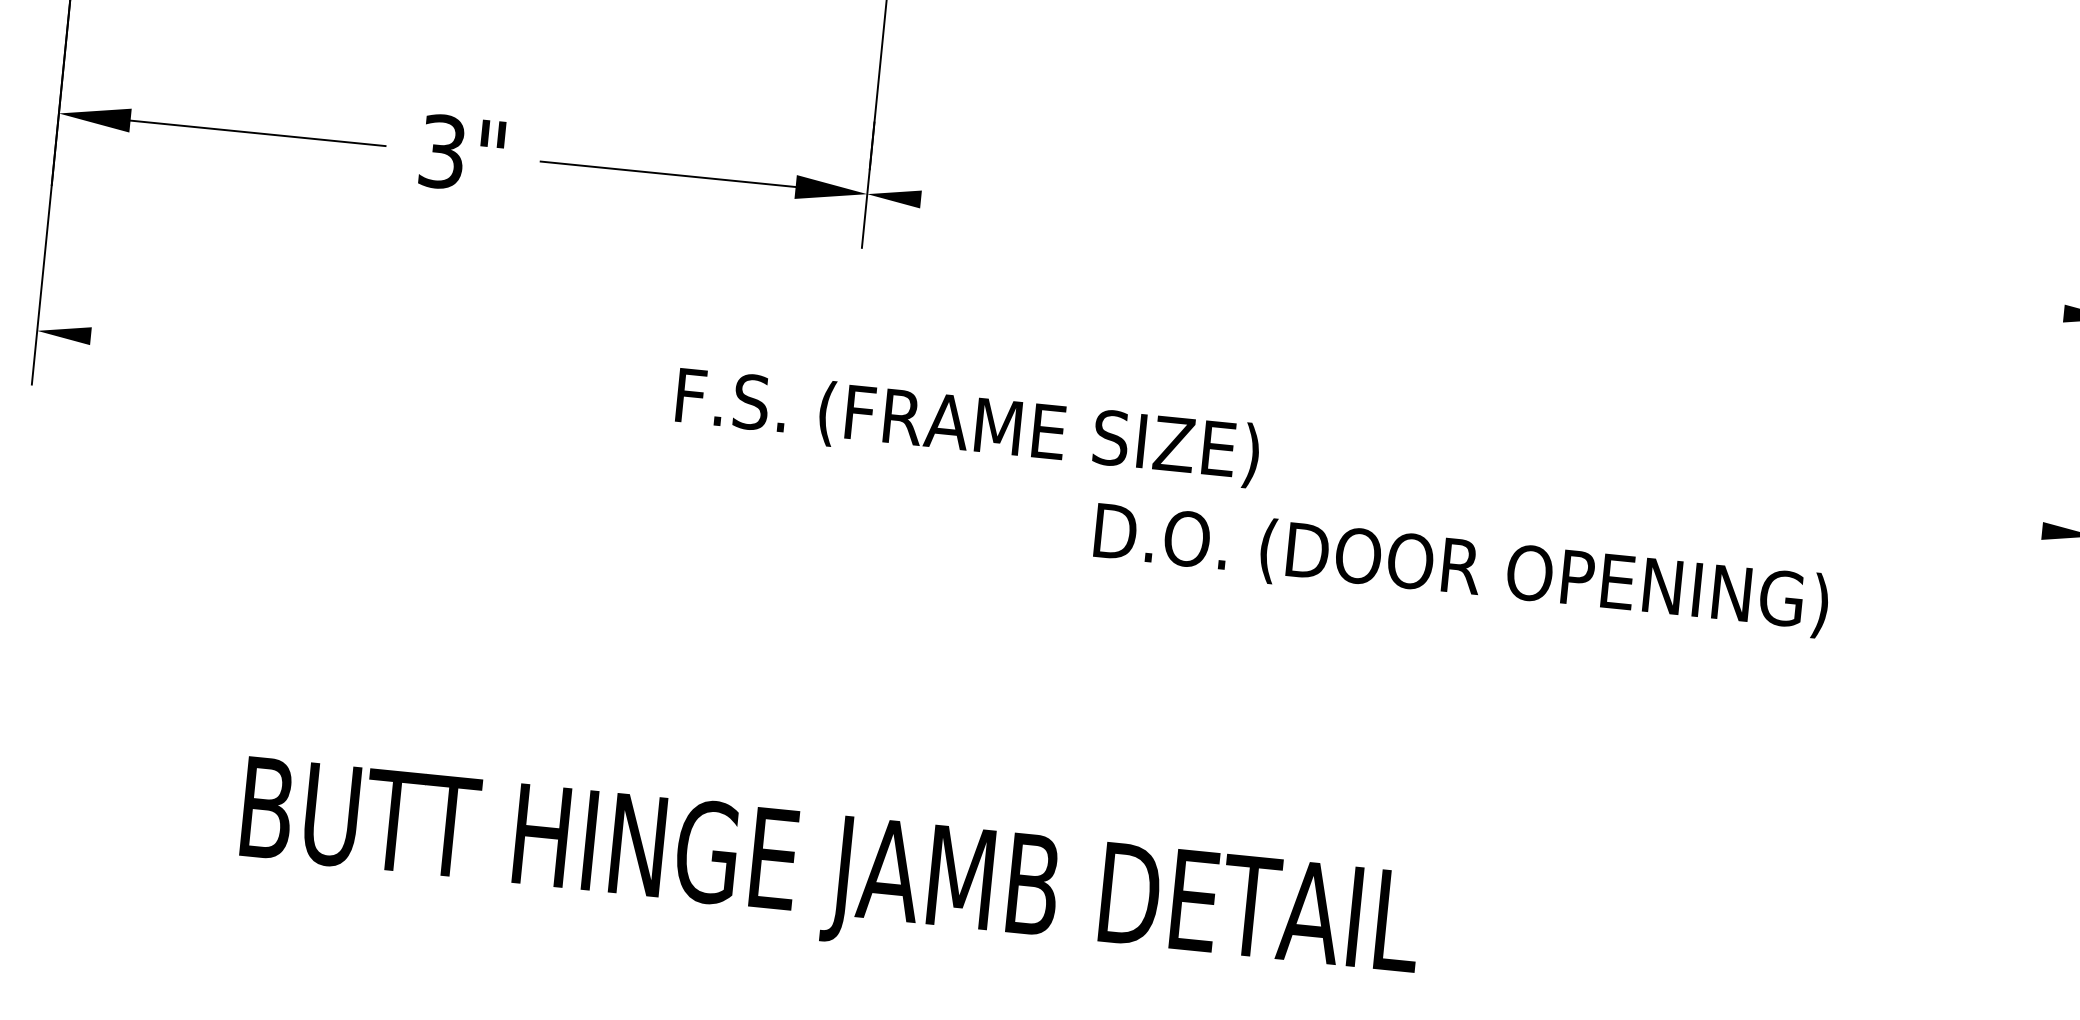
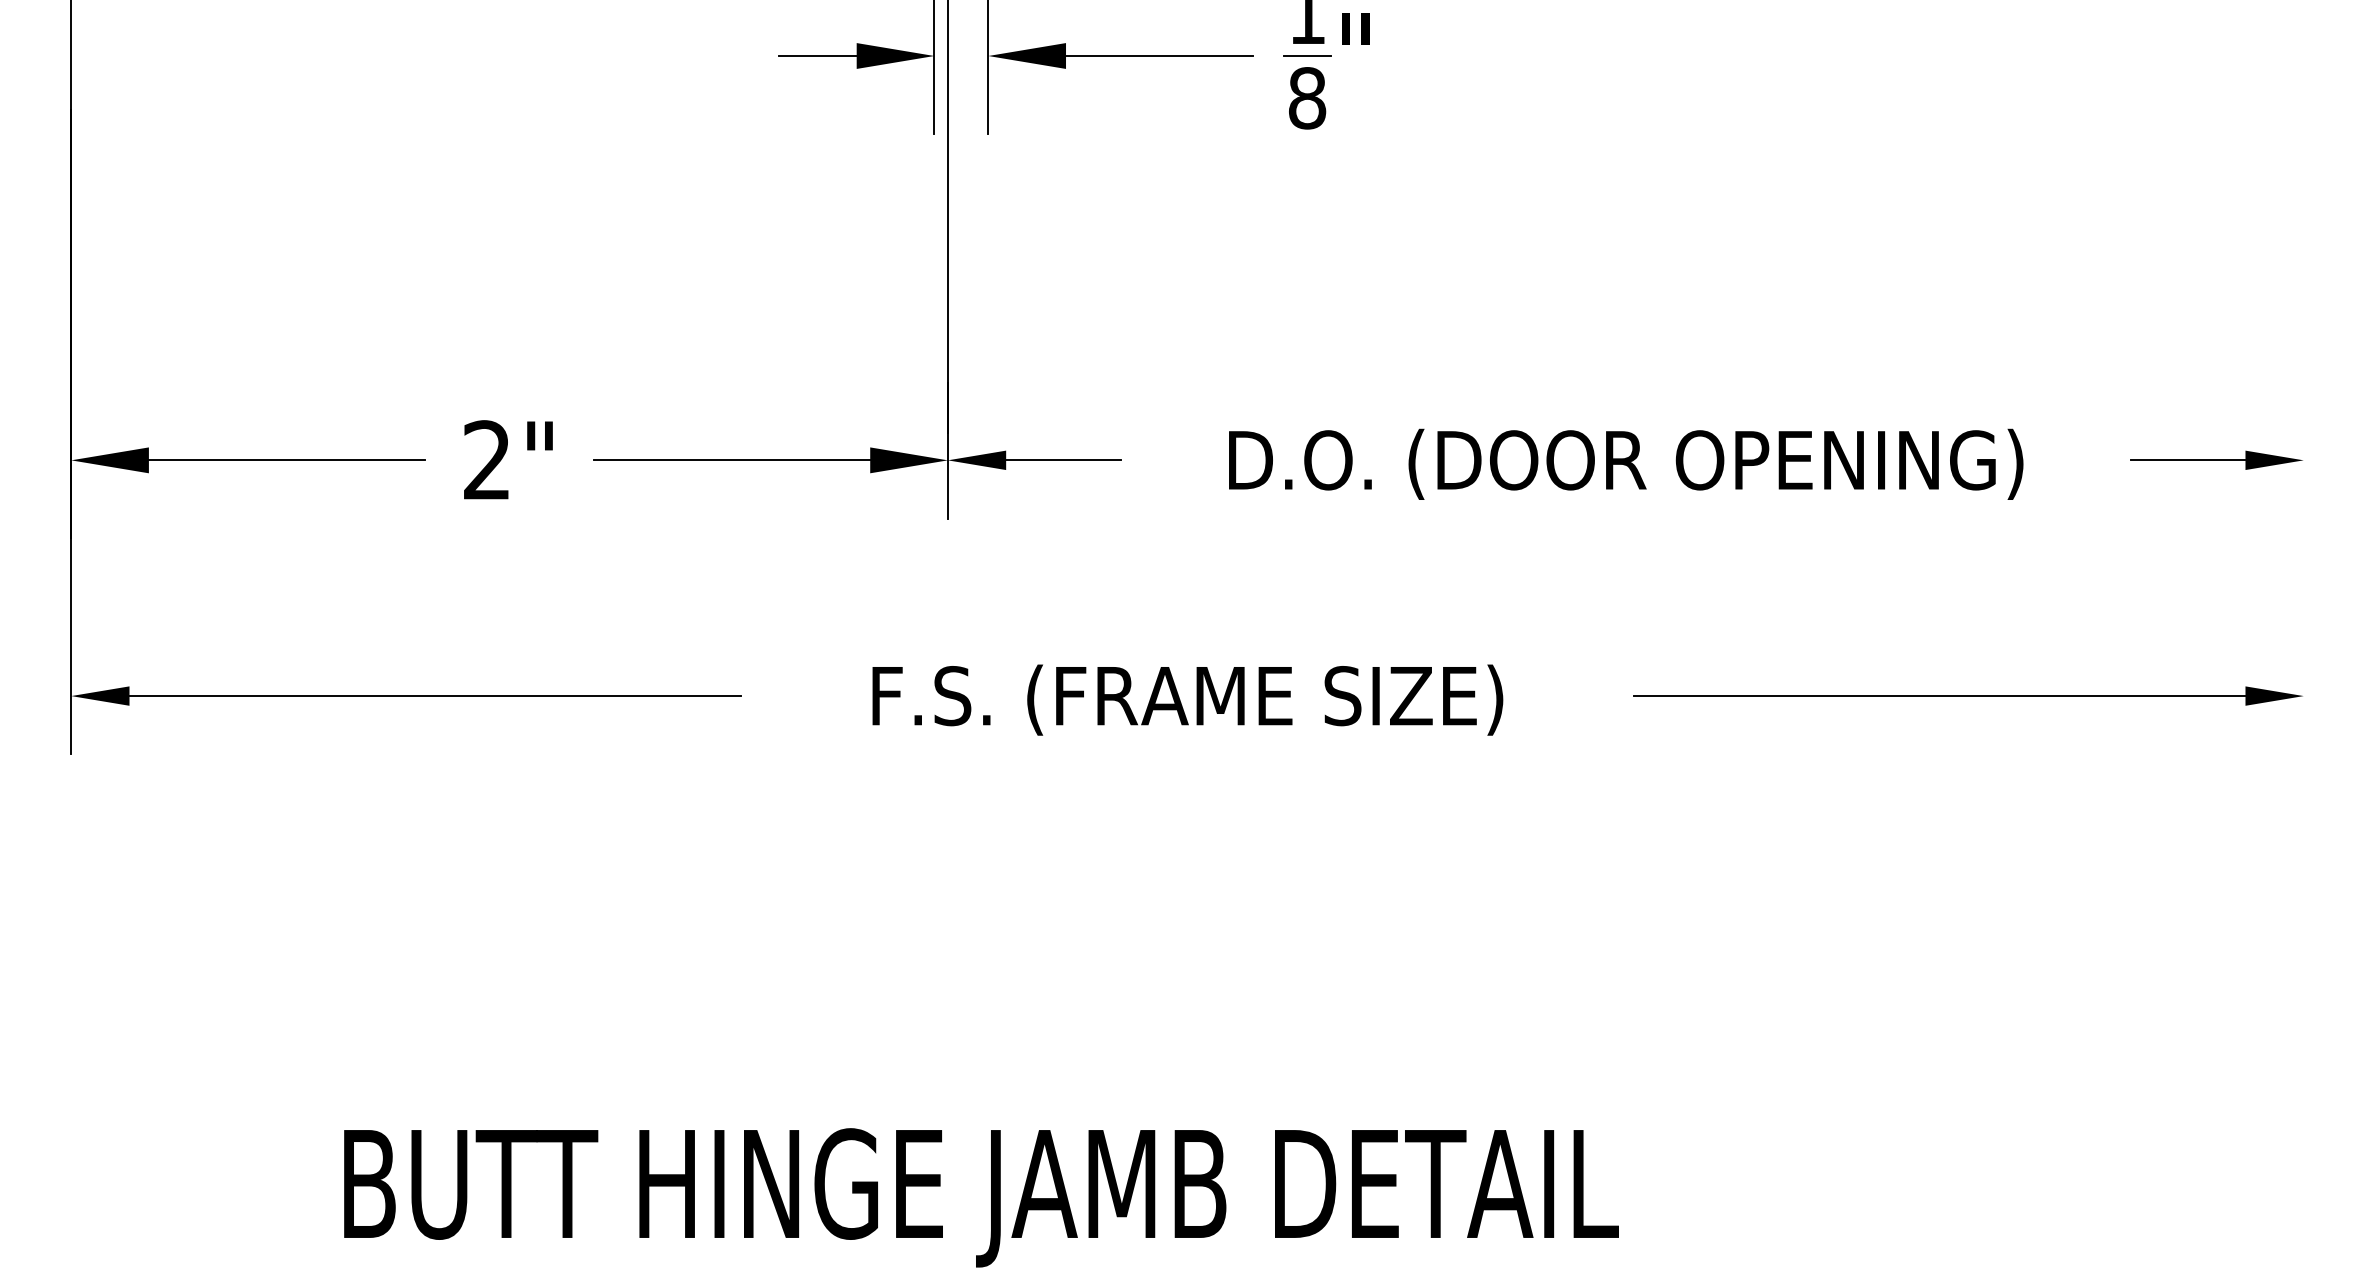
text: (442, 151) -> (487, 460), 3" -> 2"
line: (973, 204) -> (1063, 460), added
line: (2010, 308) -> (2187, 460), added
line: (372, 364) -> (434, 696), added
text: (967, 426) -> (1187, 699), moved
line: (1759, 503) -> (1939, 696), added
text: (1461, 569) -> (1626, 463), moved

